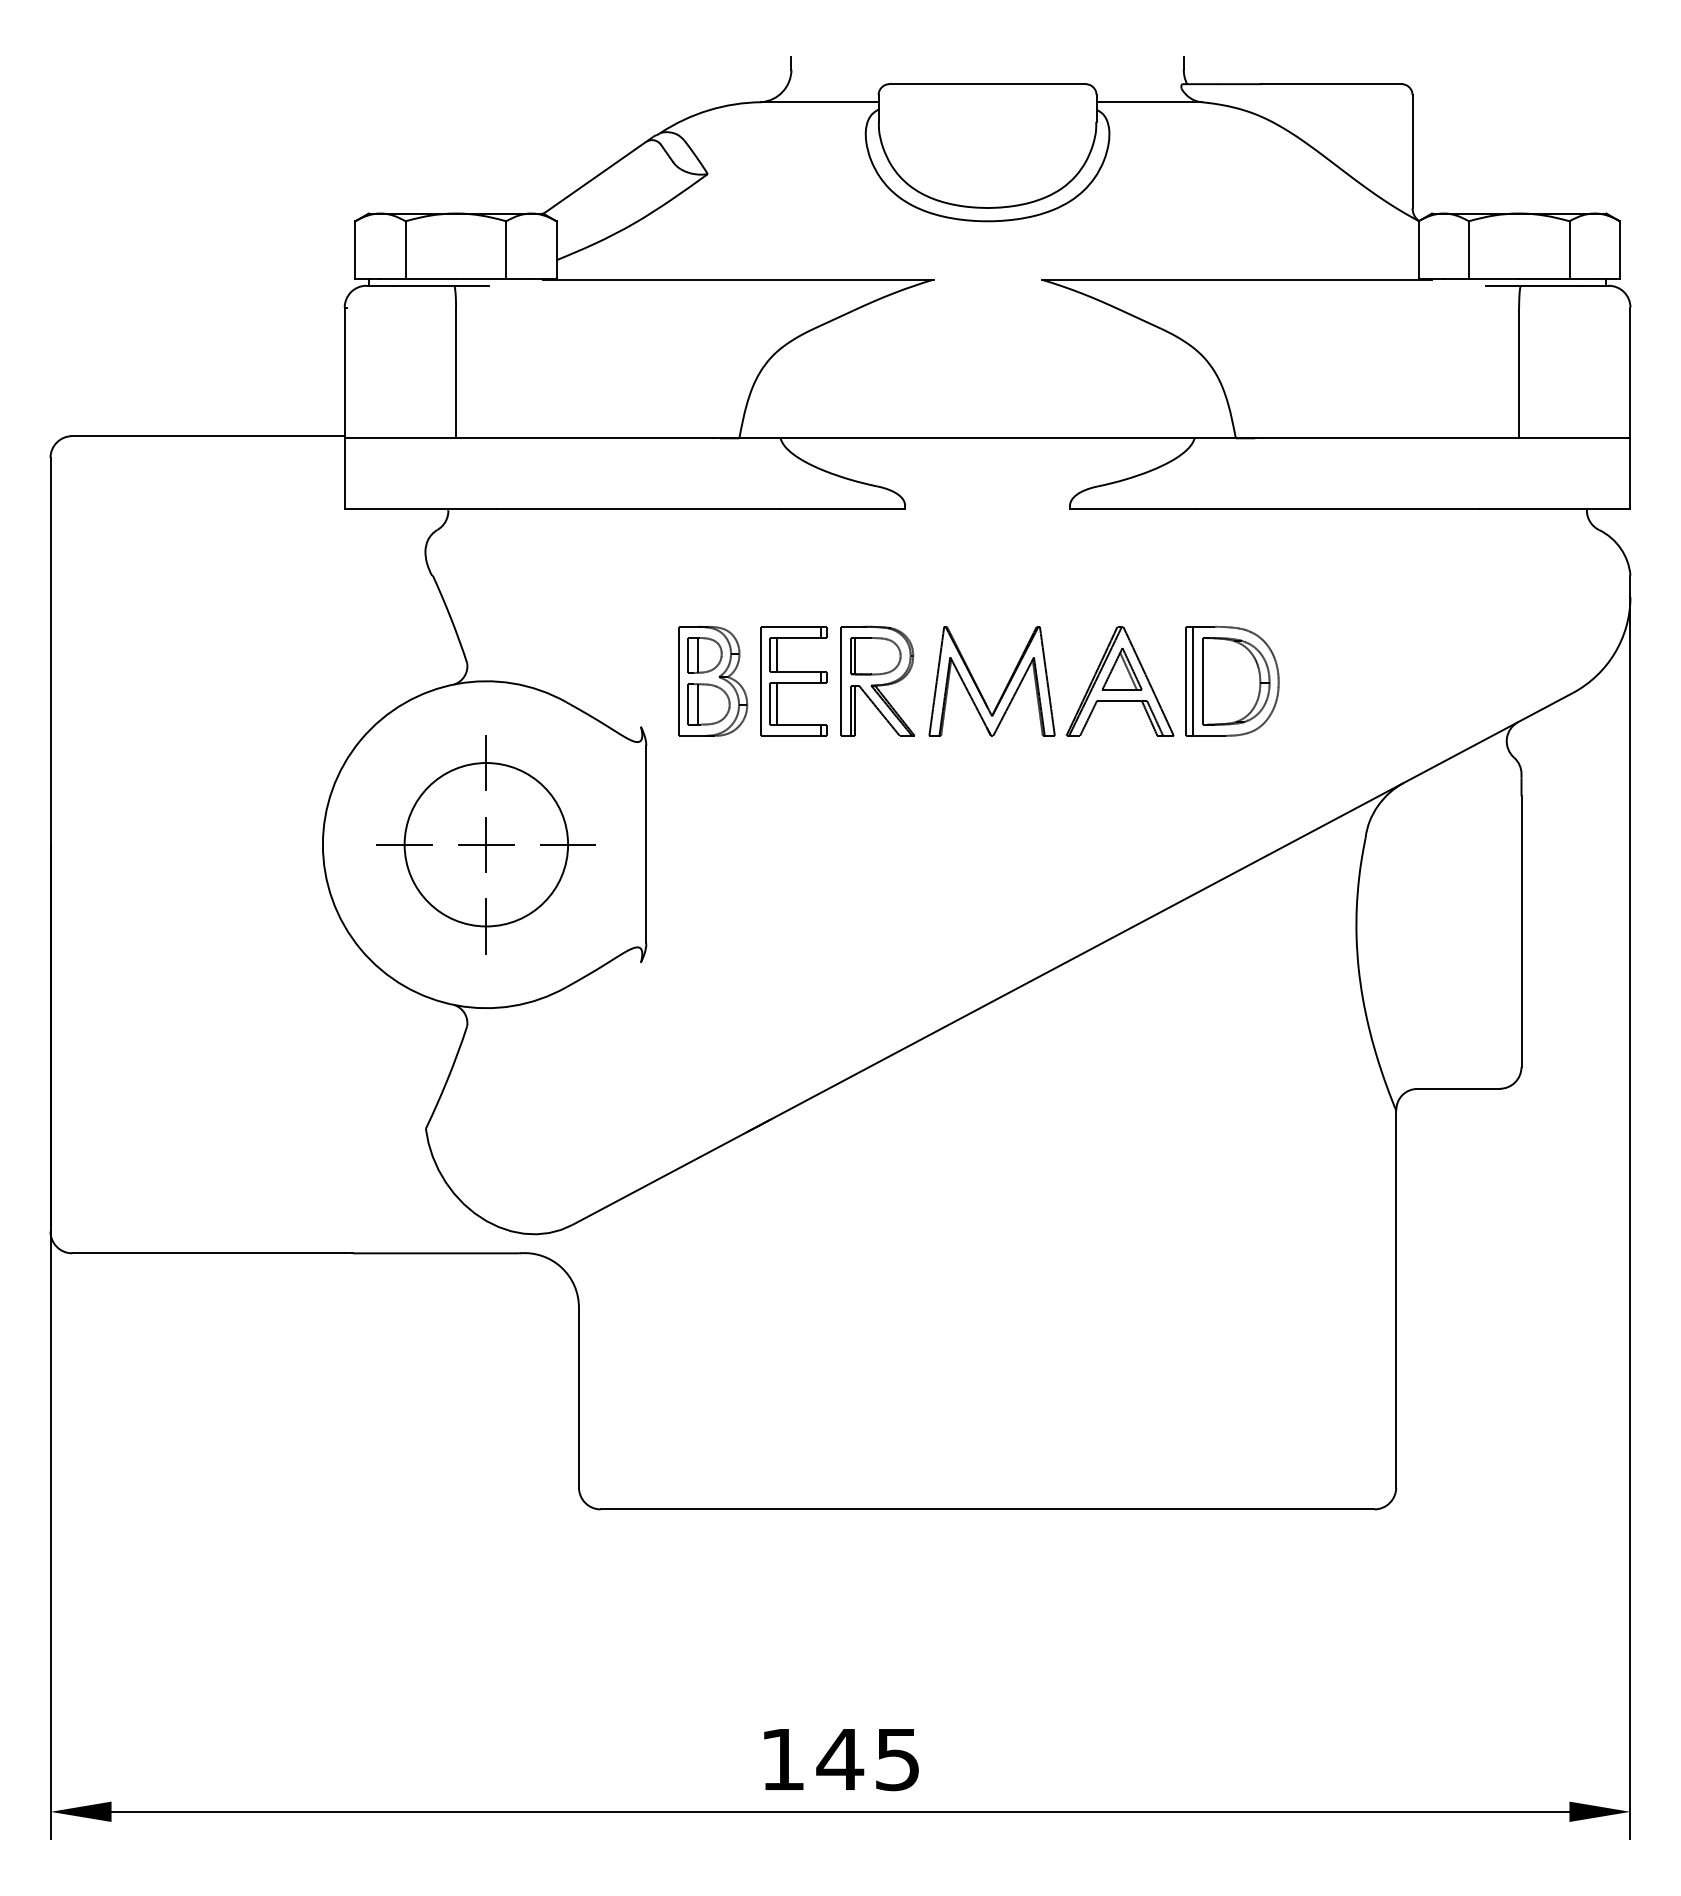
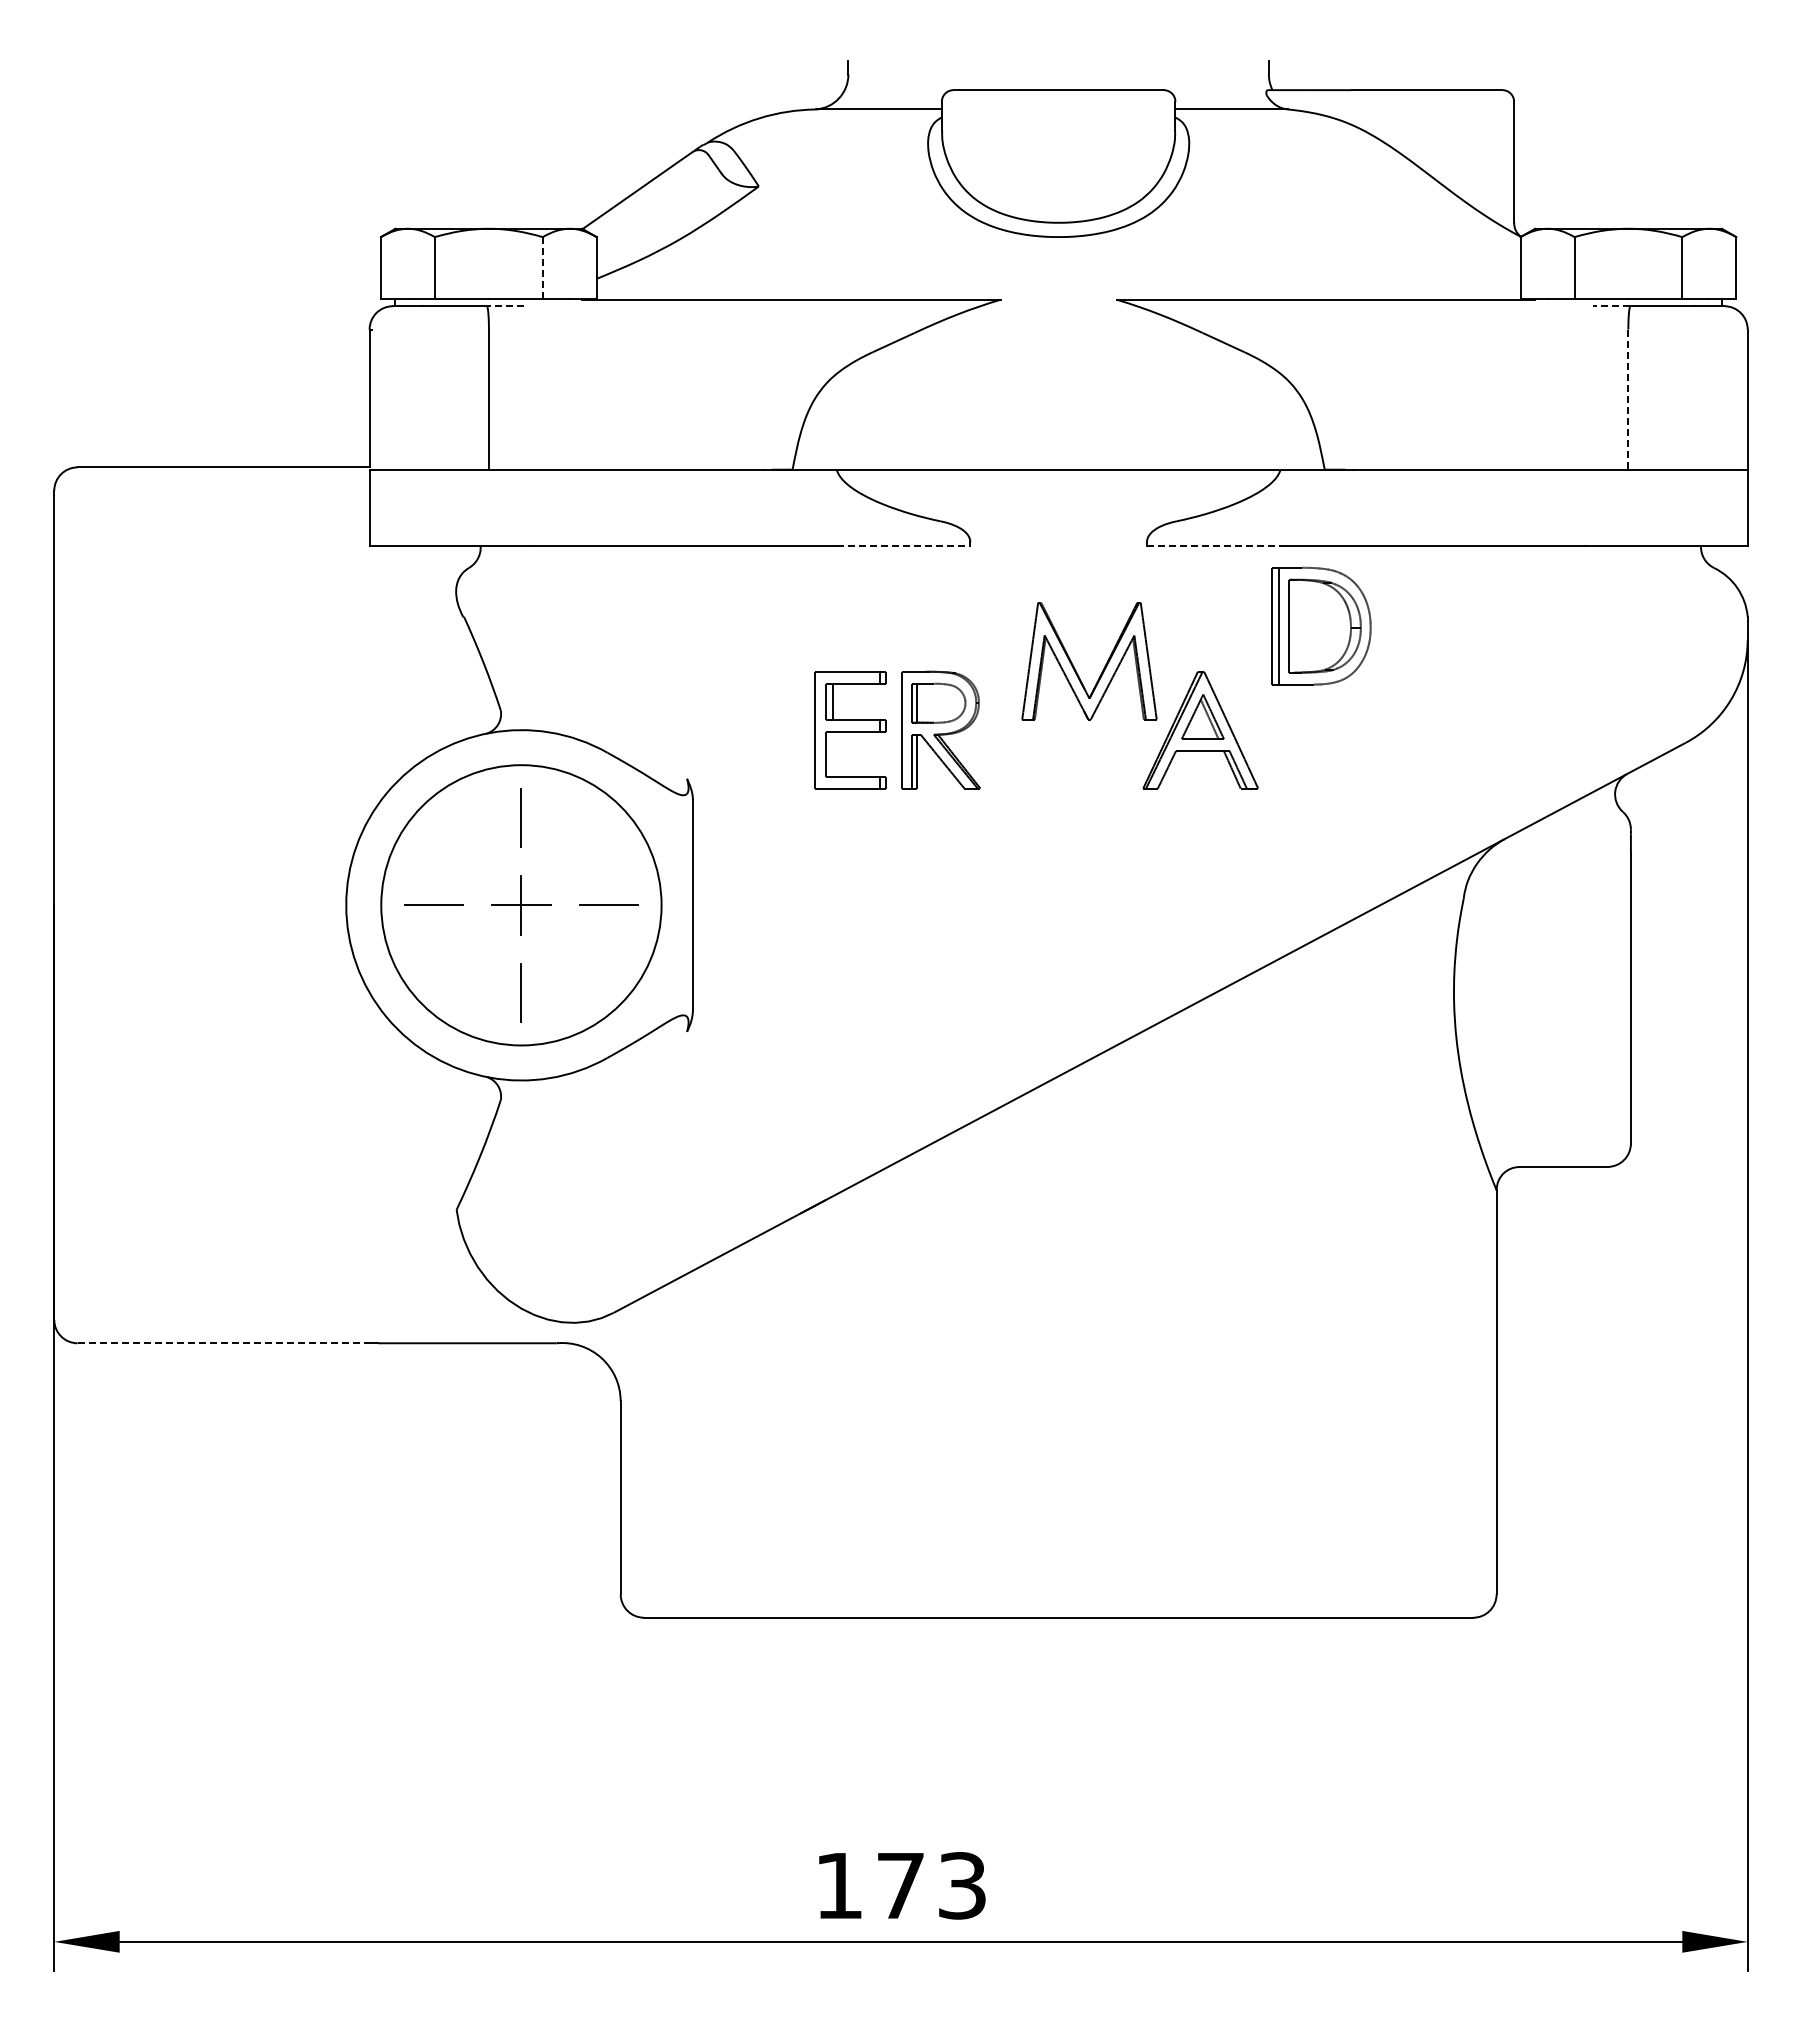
line: (506, 249) -> (542, 267), solid -> dashed
line: (471, 286) -> (505, 306), solid -> dashed
line: (1503, 286) -> (1611, 306), solid -> dashed
line: (1519, 373) -> (1628, 400), solid -> dashed
line: (842, 509) -> (903, 545), solid -> dashed
line: (1132, 509) -> (1213, 545), solid -> dashed
part: (713, 680) -> (764, 729), removed
part: (1232, 680) -> (1321, 625), moved
part: (1003, 690) -> (1101, 671), moved
line: (777, 703) -> (833, 753), removed
circle: (486, 843) -> (521, 904), size x1.6
line: (208, 1253) -> (223, 1343), solid -> dashed
text: (868, 1759) -> (930, 1885), 145 -> 173

